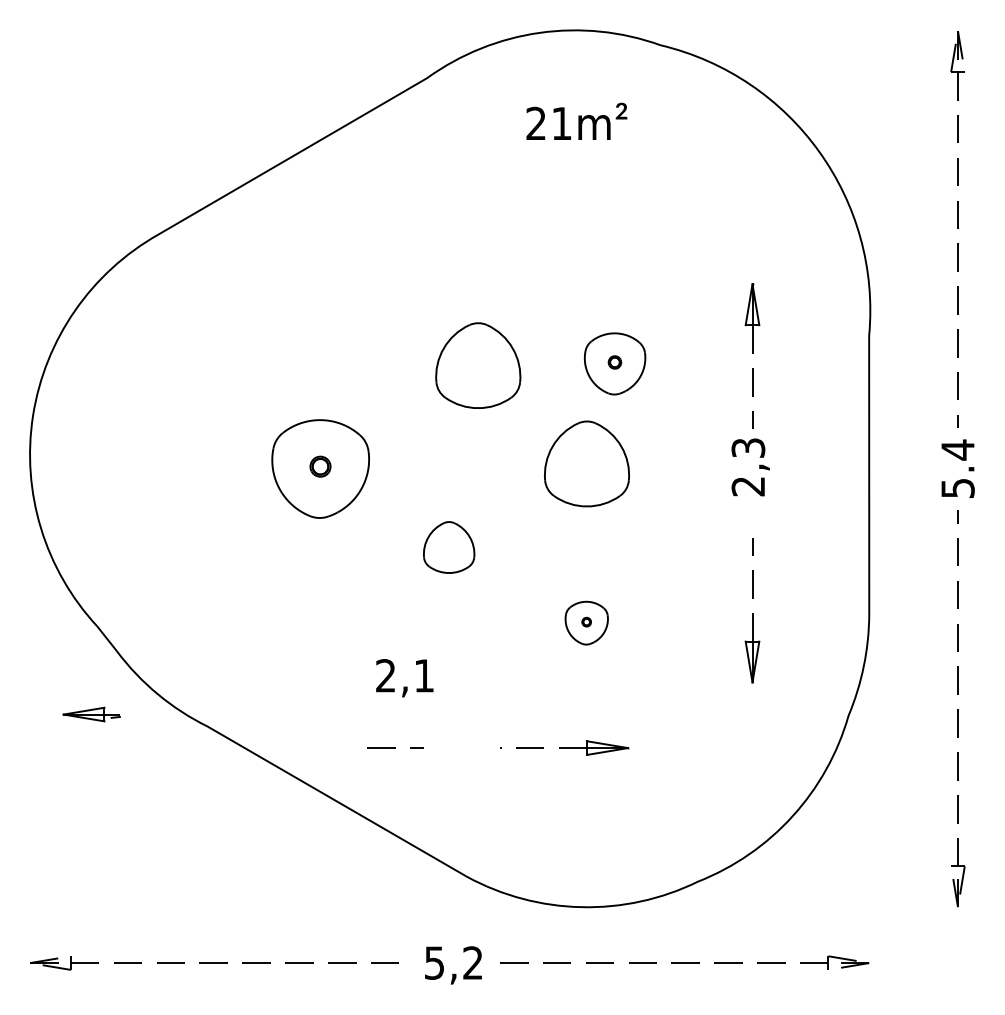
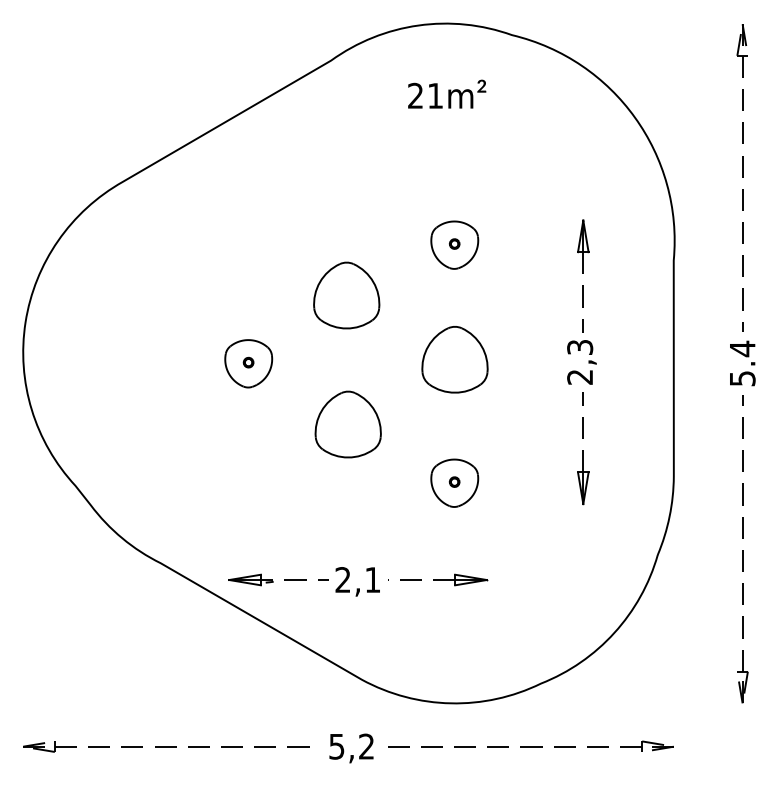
part: (614, 363) -> (454, 244), moved
part: (477, 365) -> (346, 295), moved
part: (320, 468) -> (248, 363), size x0.62
part: (448, 547) -> (347, 424), size x1.67
part: (752, 610) -> (583, 448), moved
part: (586, 622) -> (454, 482), size x1.43
text: (404, 677) -> (357, 581), moved
part: (91, 713) -> (250, 579), moved

